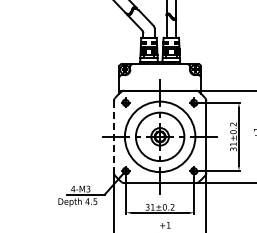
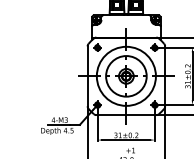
line: (113, 136) -> (87, 76), dashed -> solid

